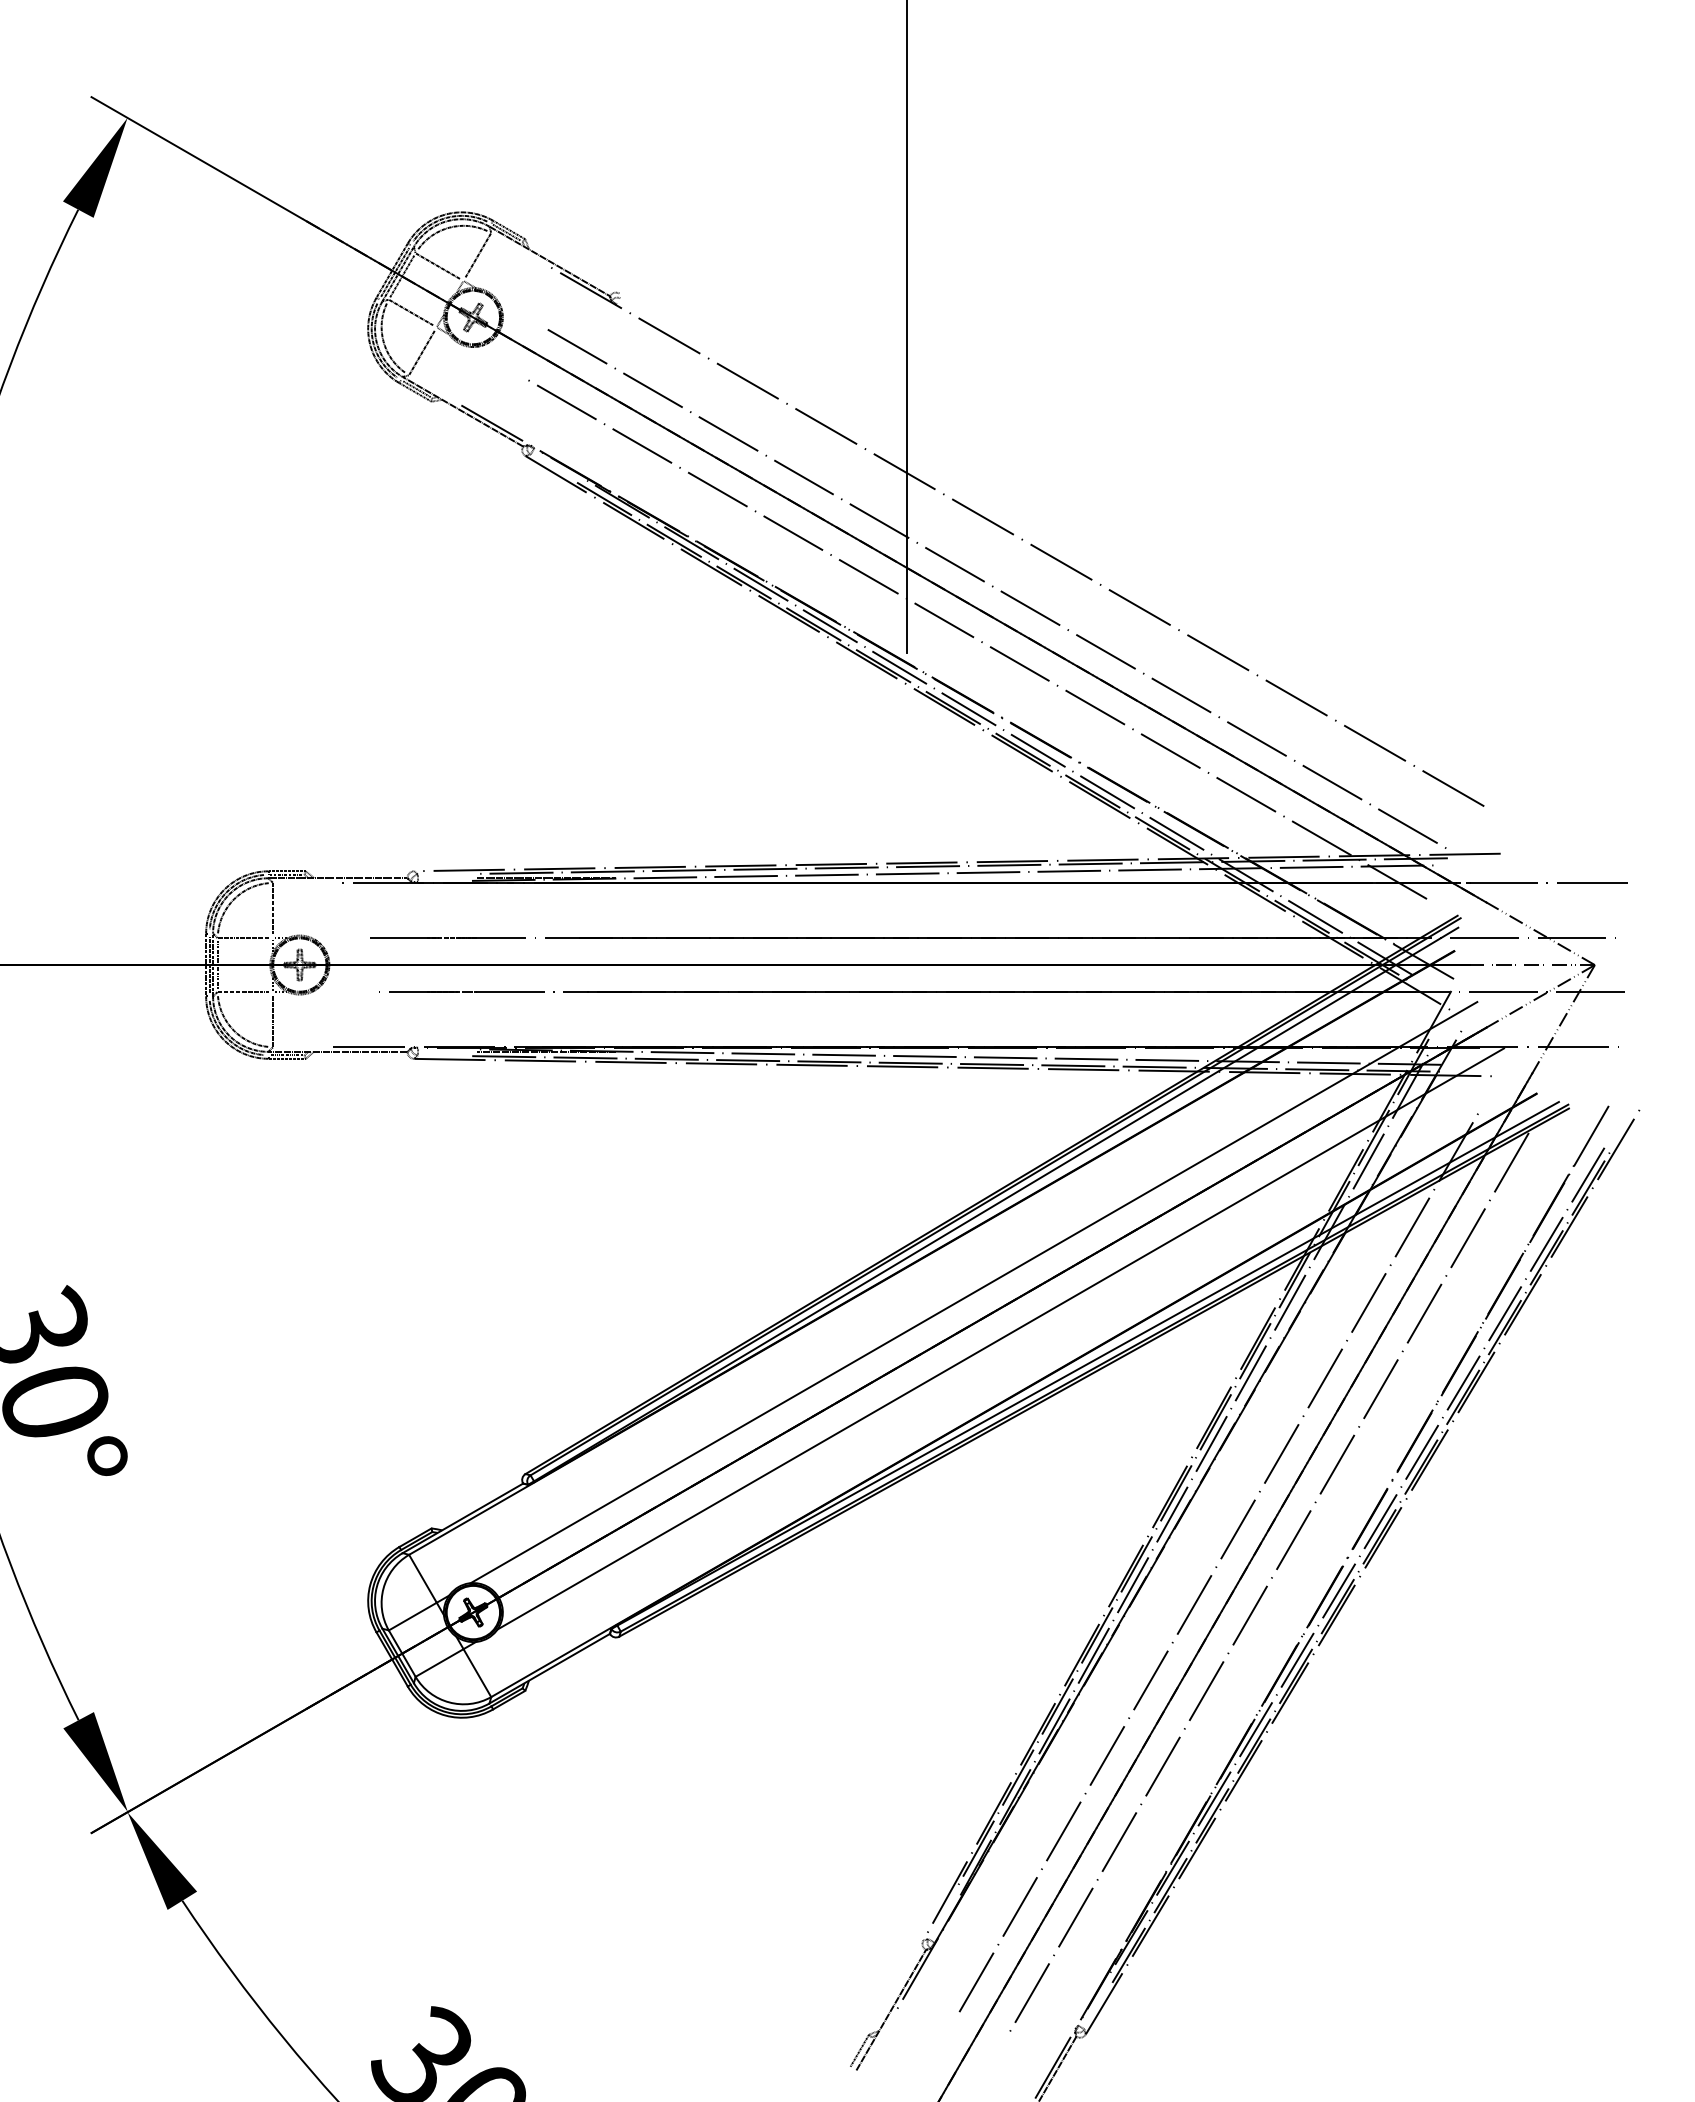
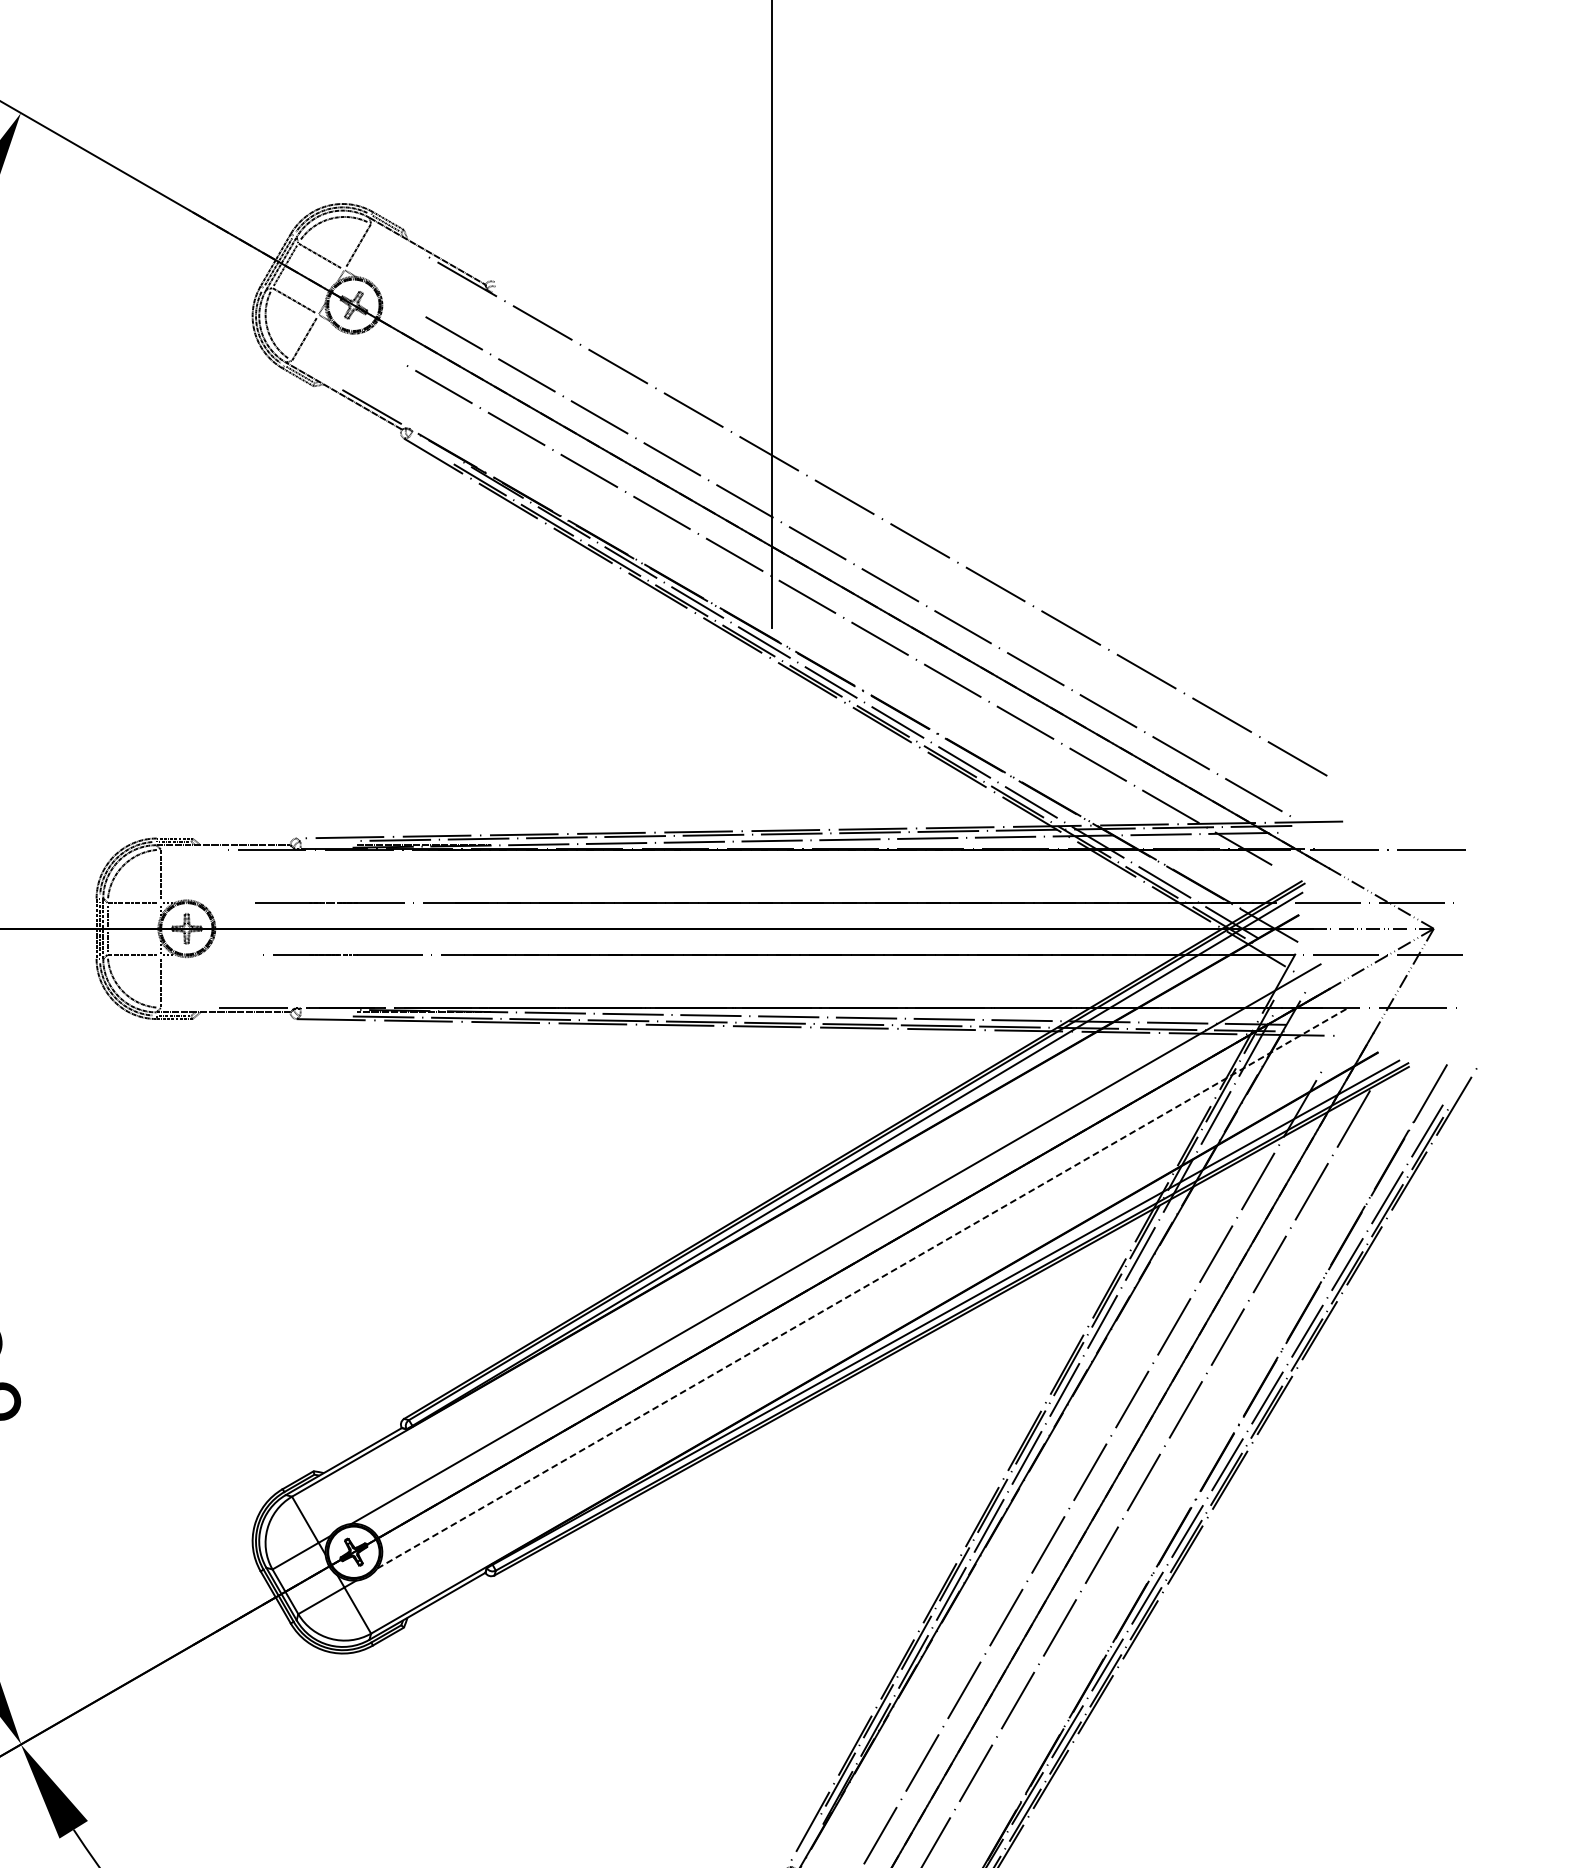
line: (1000, 1339) -> (861, 1289), solid -> dashed

